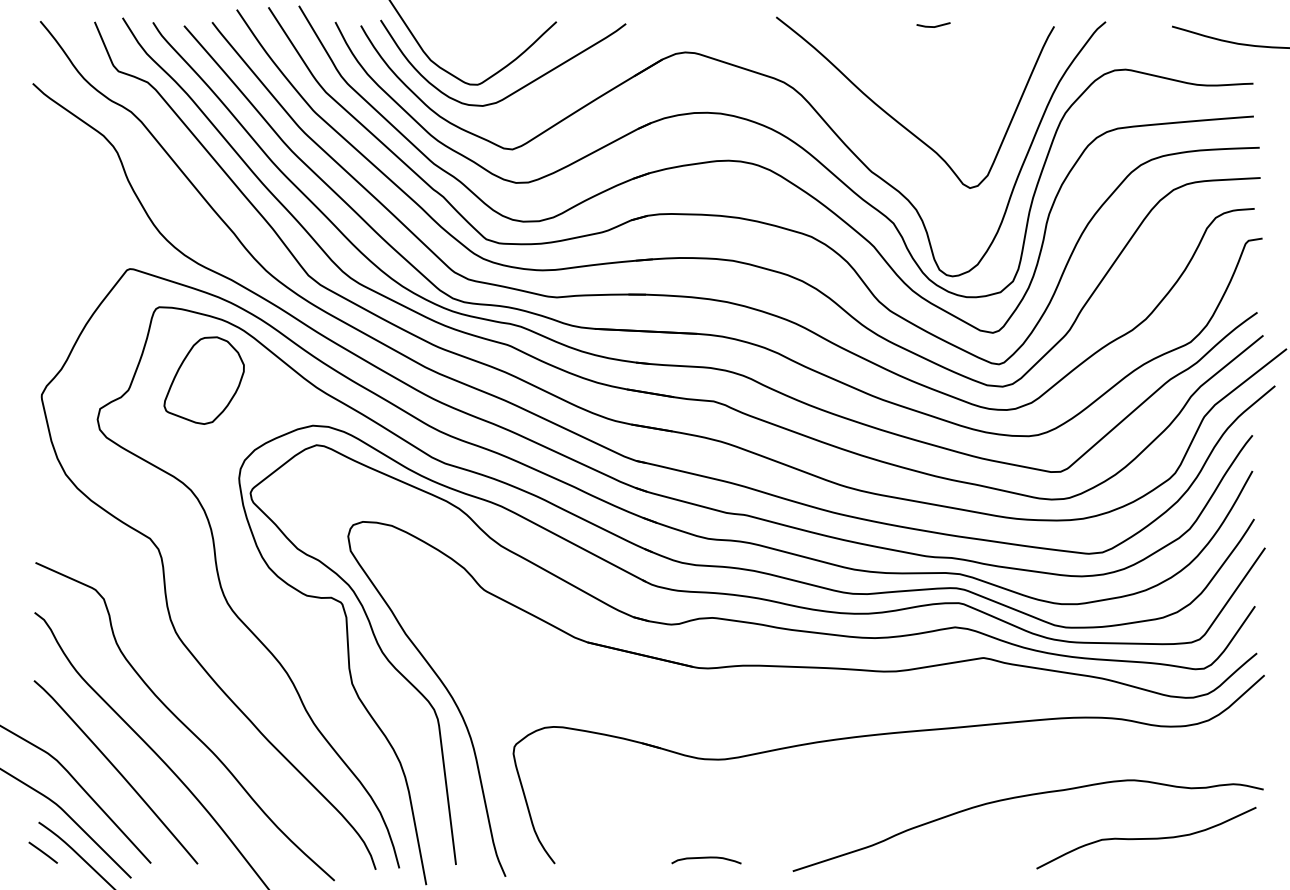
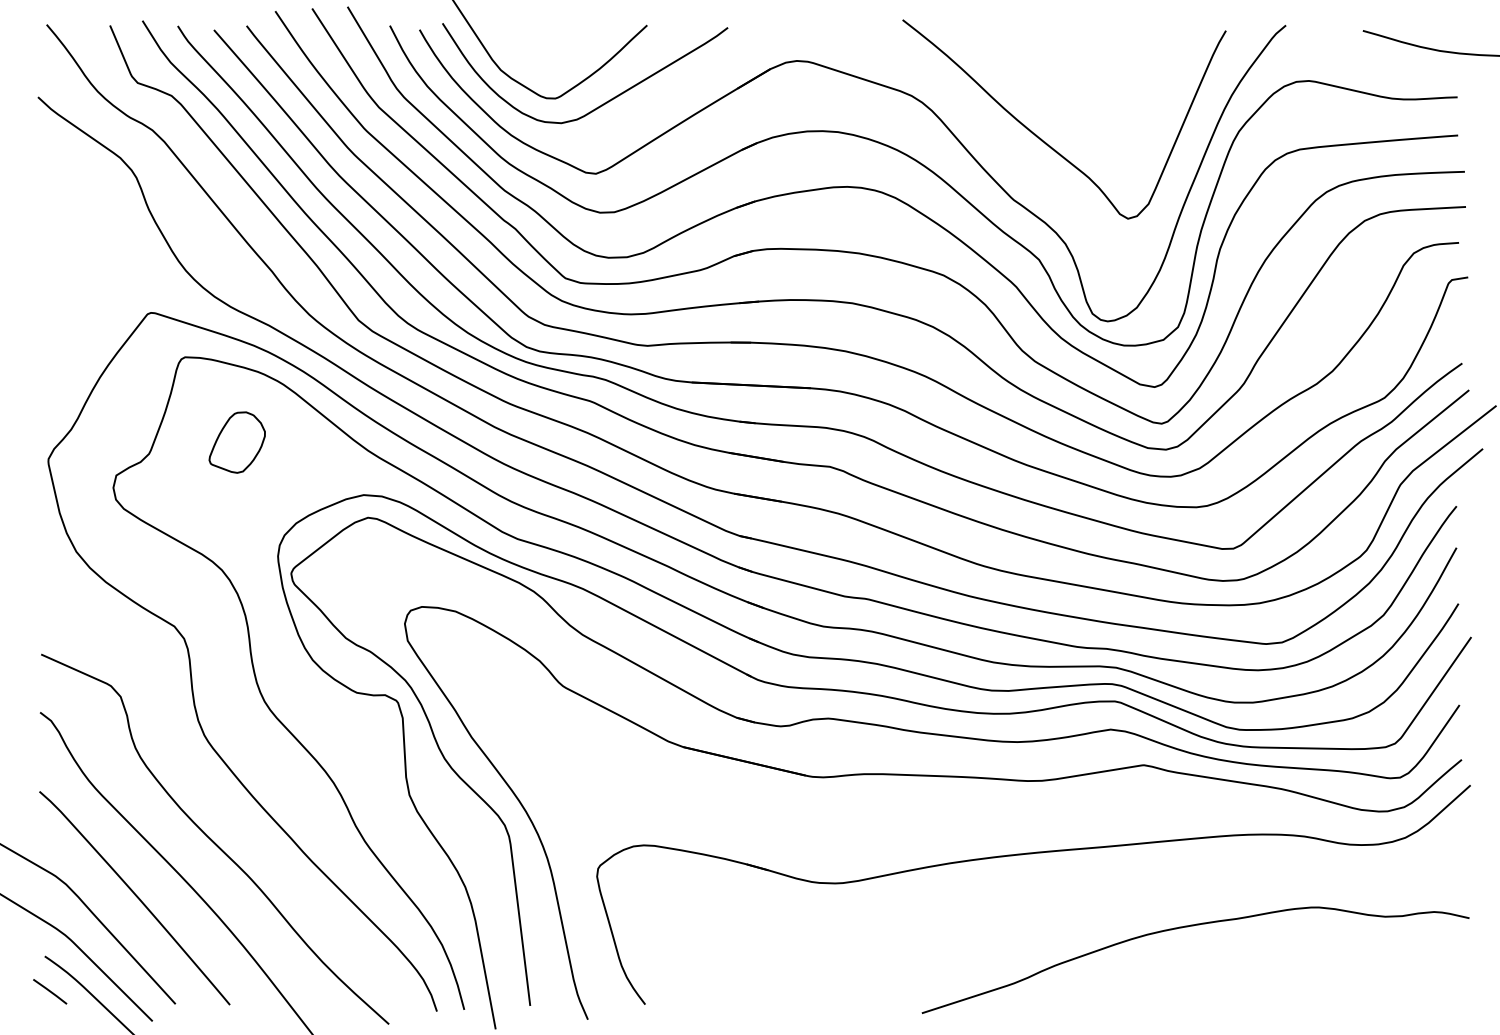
line: (933, 26) -> (1085, 30), removed
part: (203, 380) -> (236, 442), size x0.6
curve: (1146, 838) -> (1333, 975), removed
curve: (706, 858) -> (821, 998), removed

